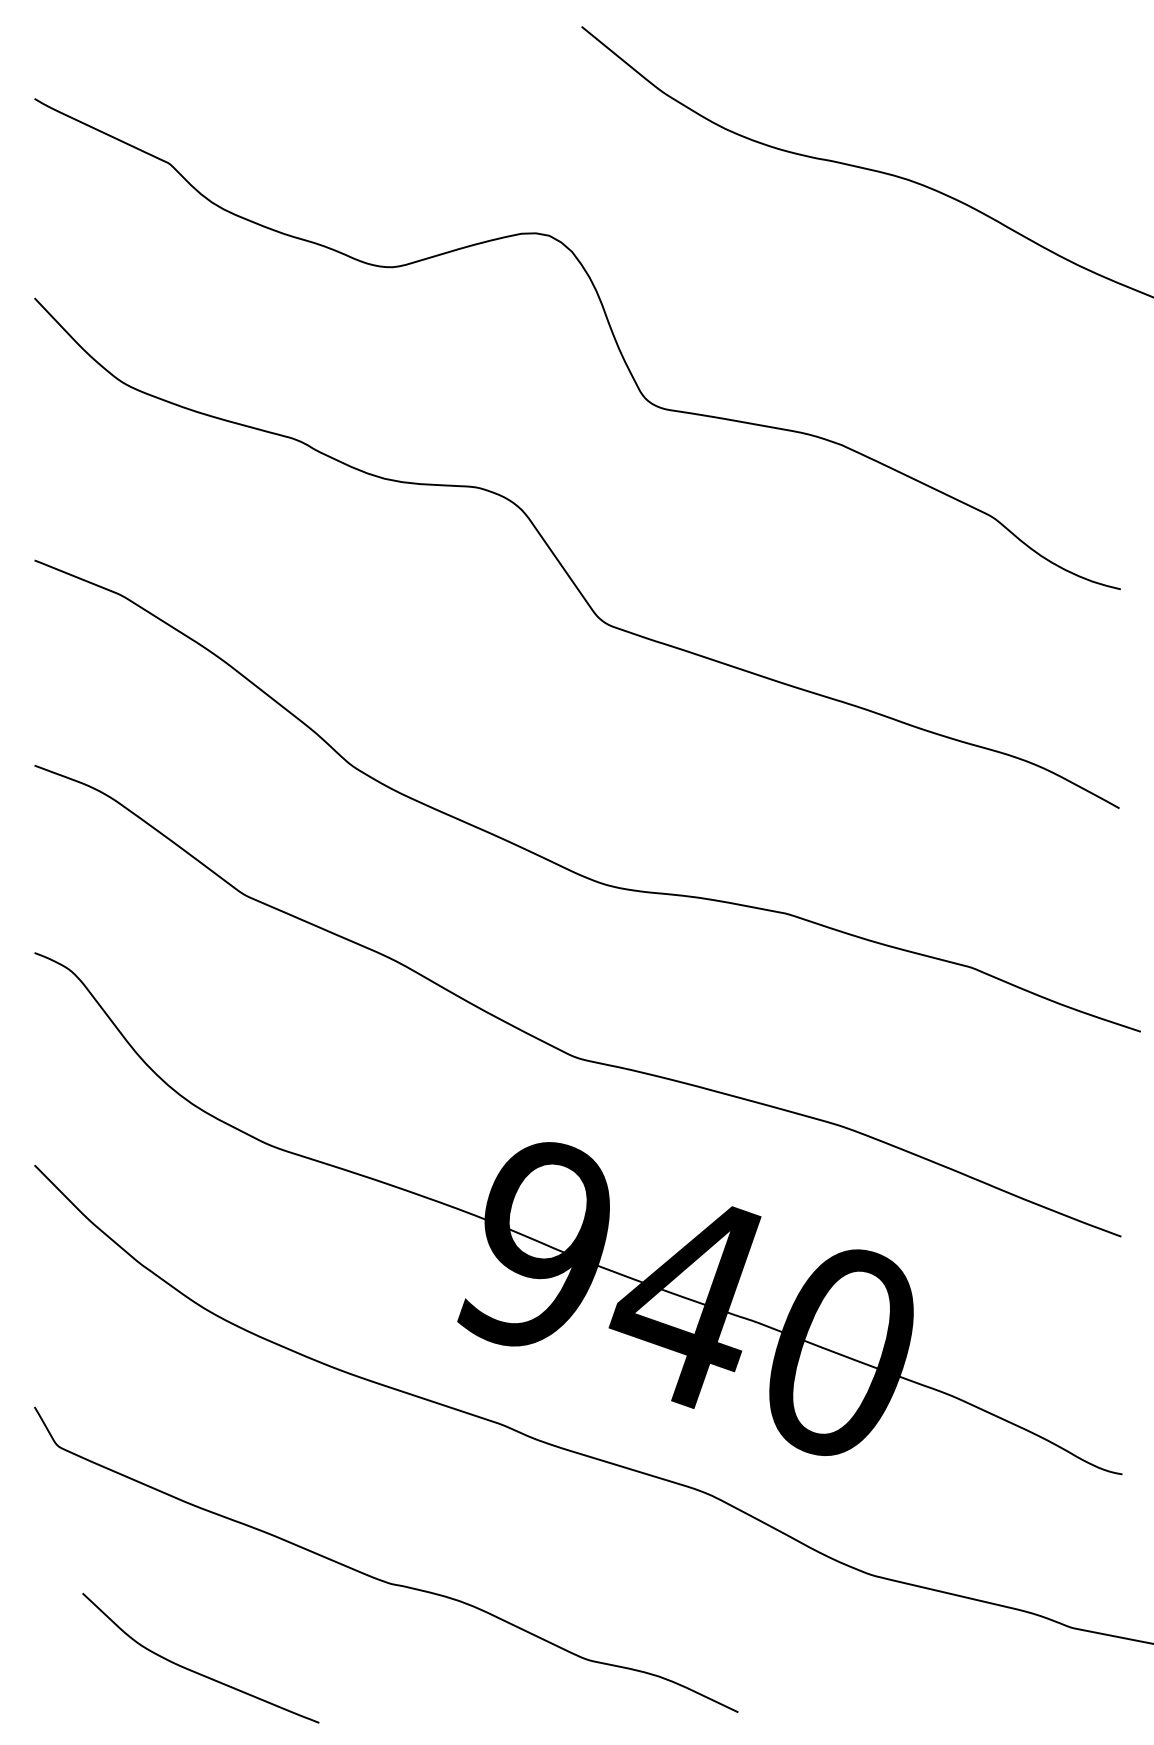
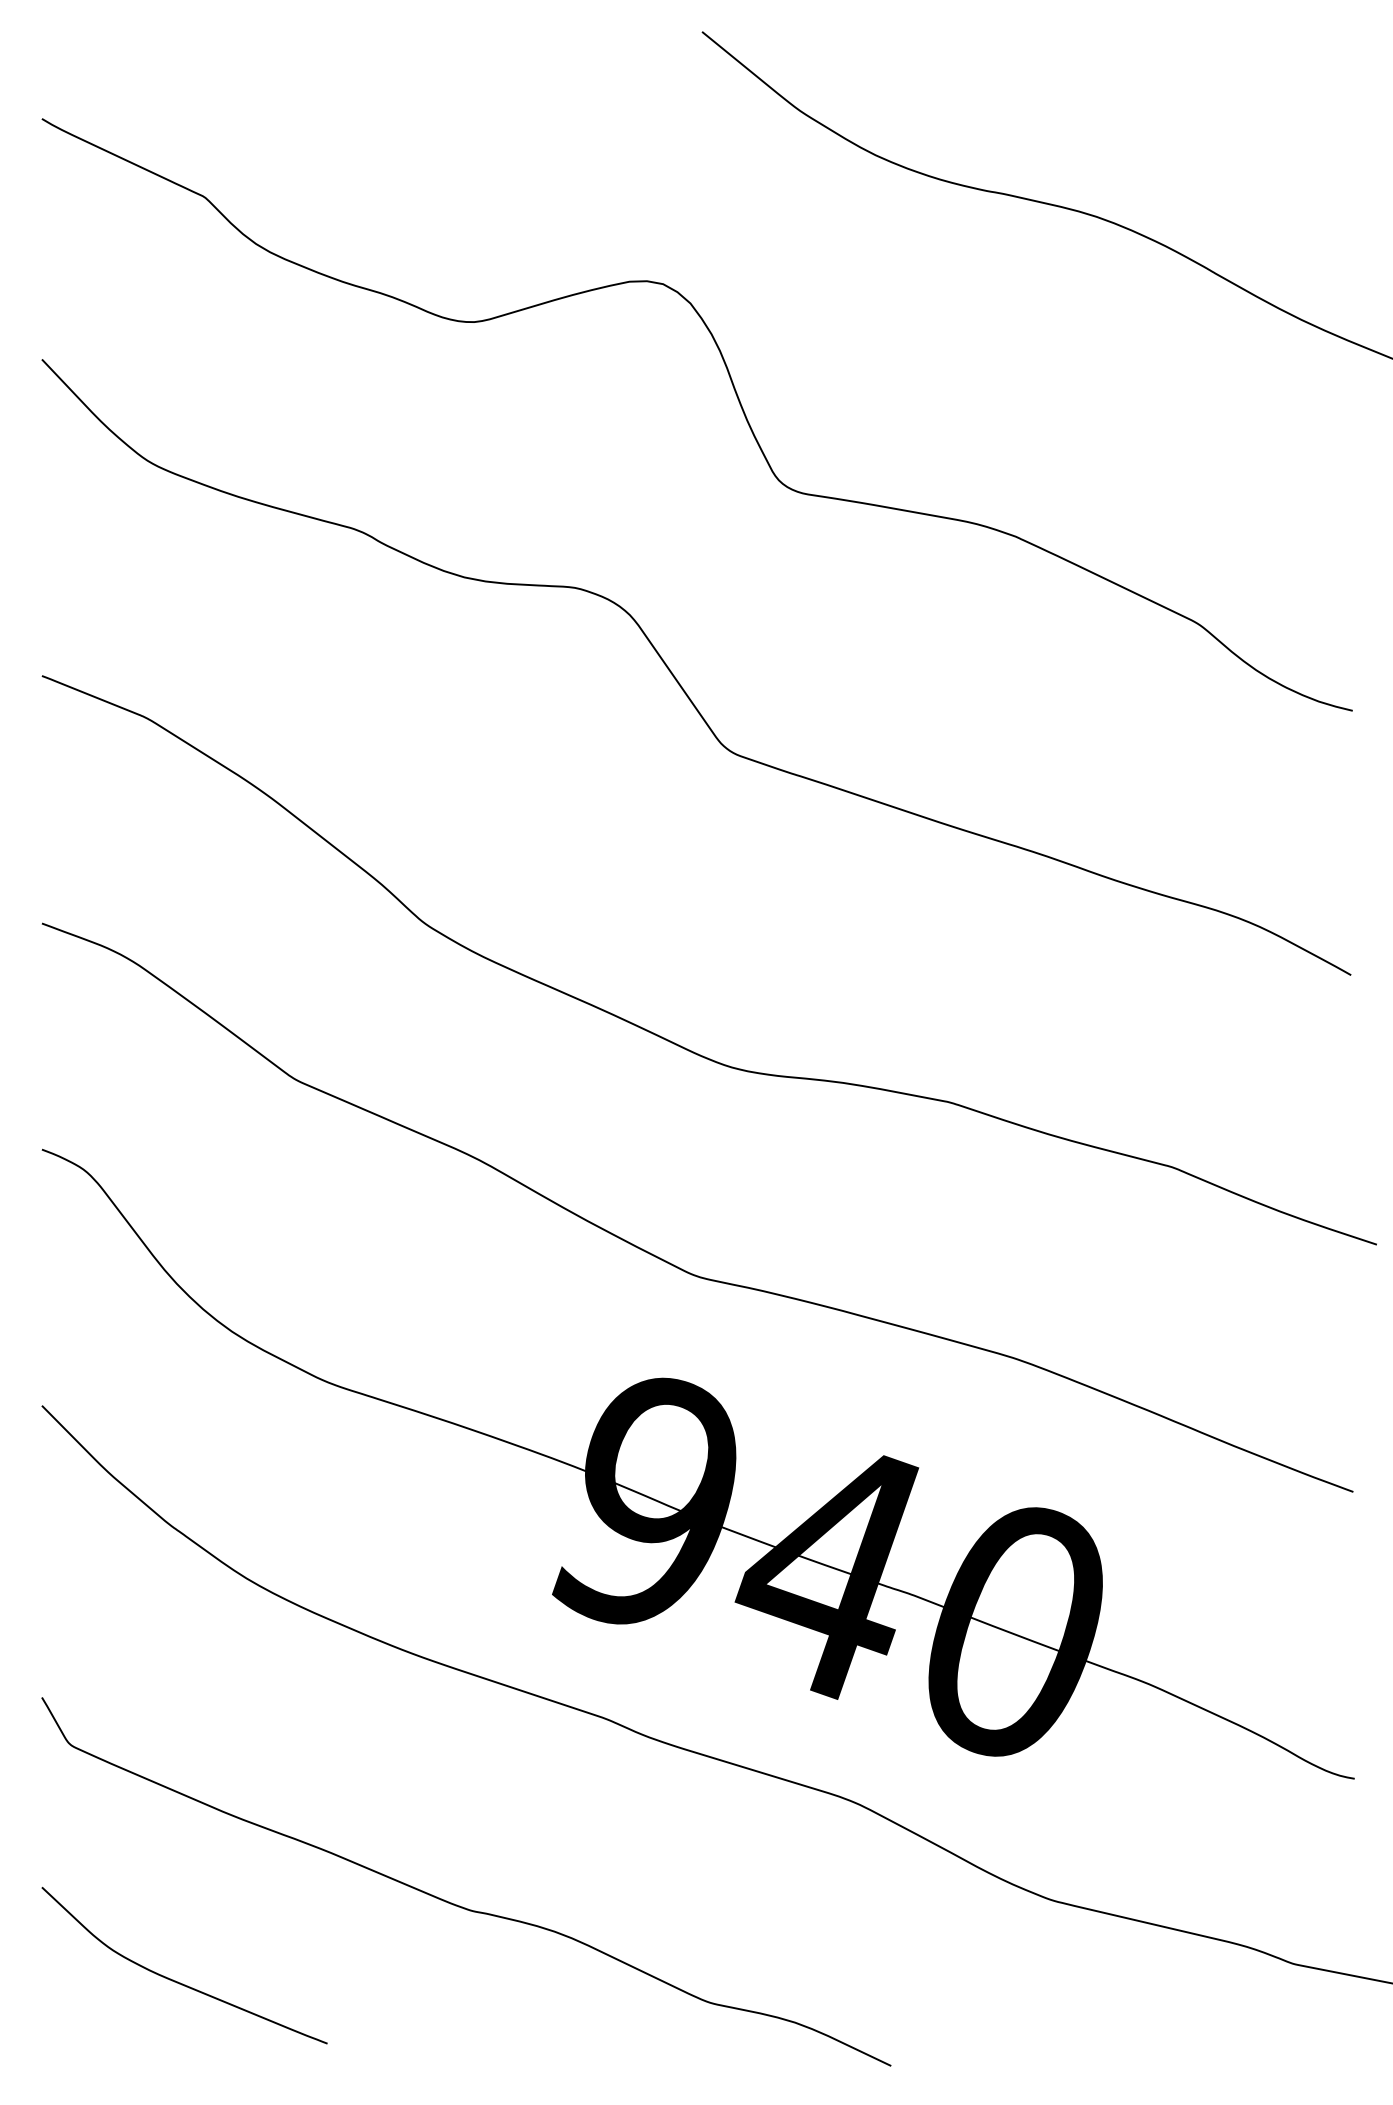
curve: (195, 1671) -> (178, 1981), moved

